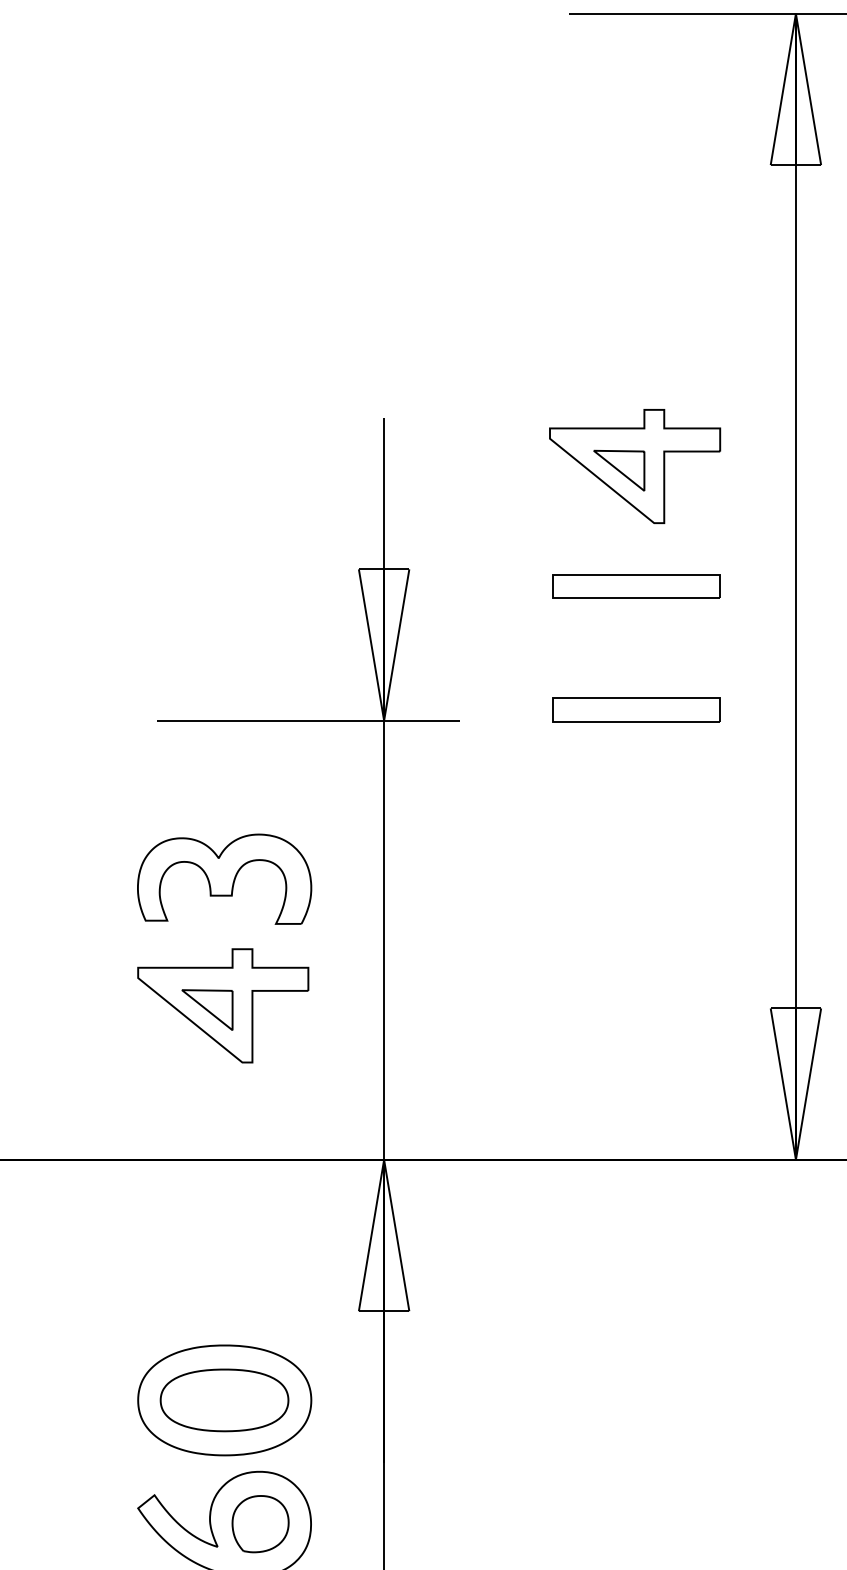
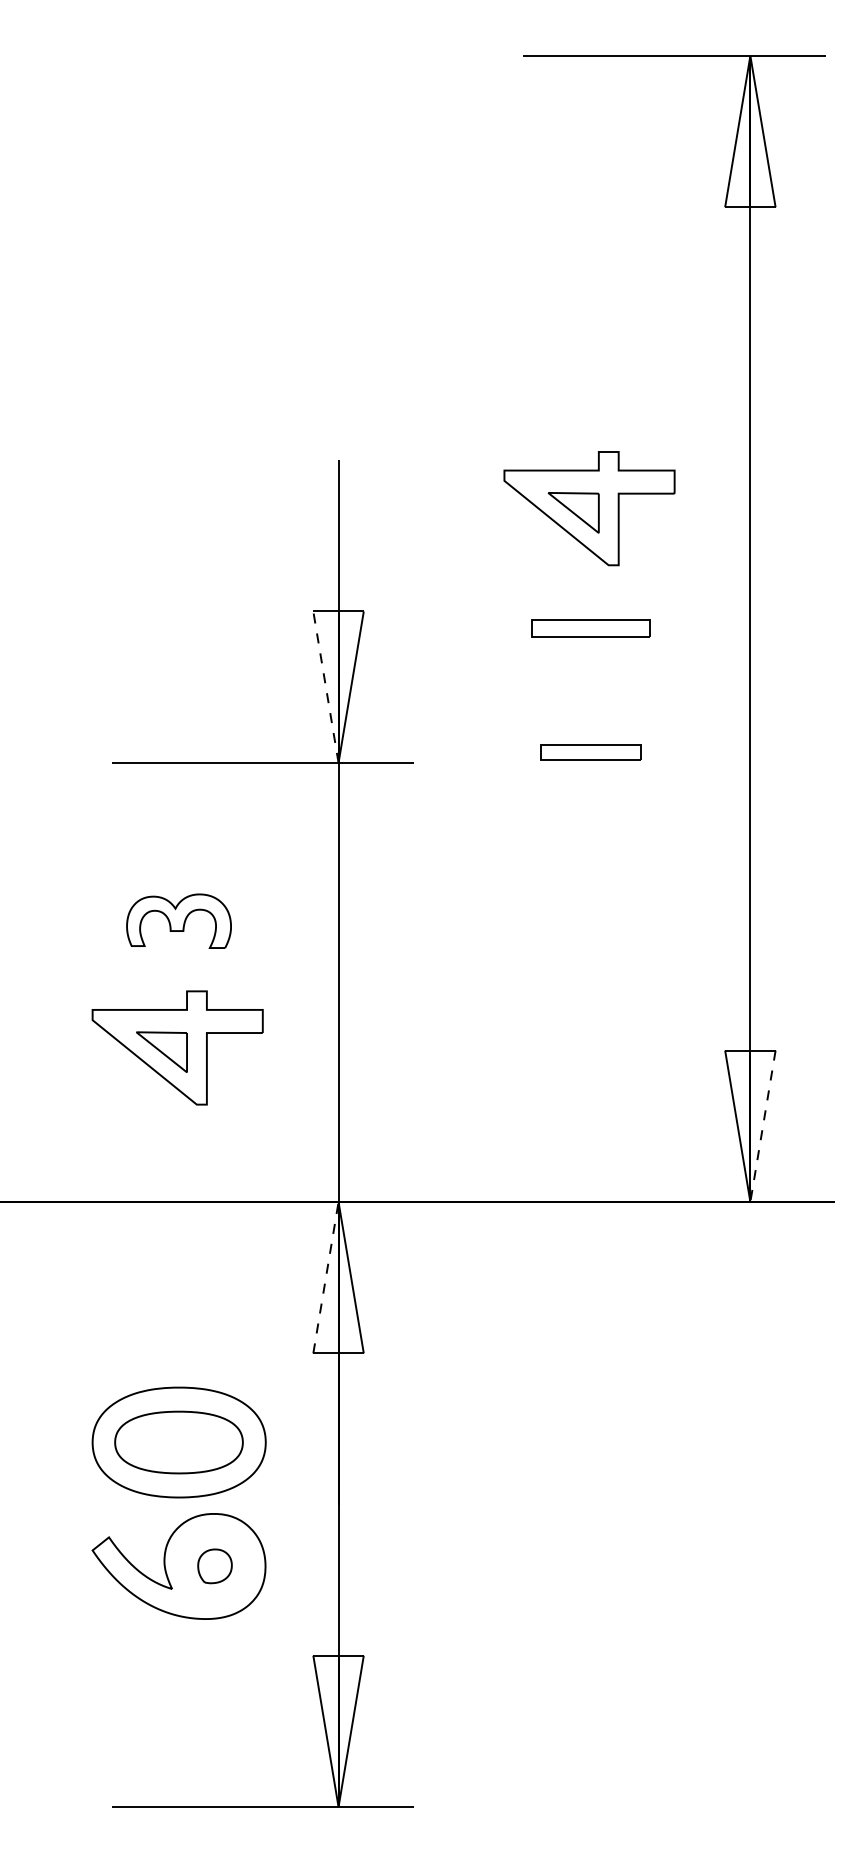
part: (636, 586) -> (590, 628), size x0.7
line: (371, 645) -> (325, 687), solid -> dashed
part: (636, 710) -> (590, 752), size x0.6
part: (224, 878) -> (178, 920), size x0.6
line: (809, 1084) -> (763, 1126), solid -> dashed
line: (371, 1235) -> (325, 1277), solid -> dashed
part: (260, 1524) -> (214, 1566), size x0.6

